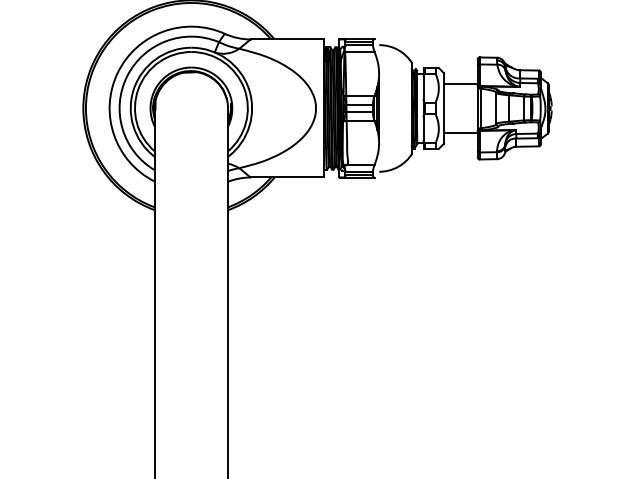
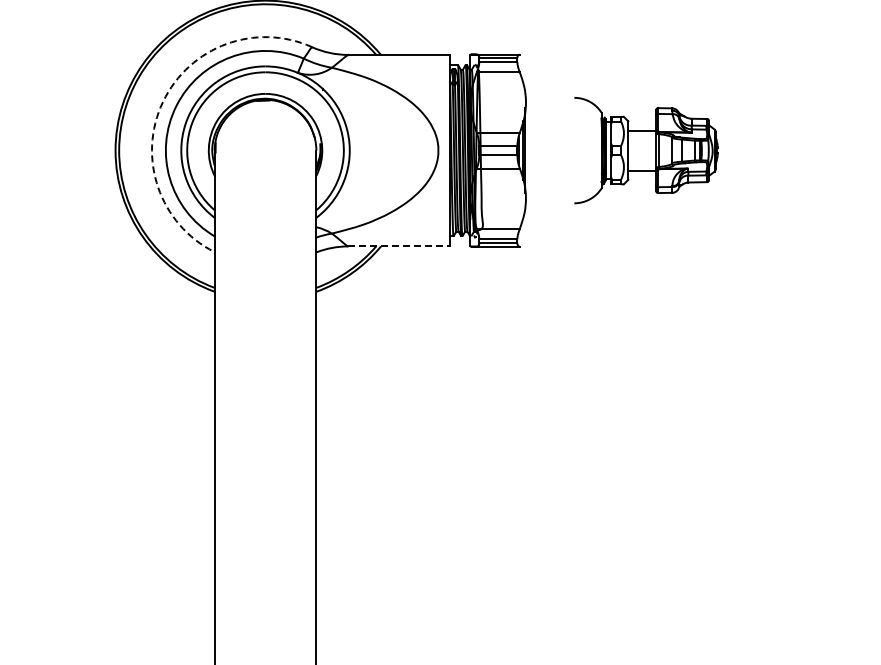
arc: (117, 73) -> (163, 101), solid -> dashed
part: (465, 108) -> (646, 150), size x0.6
line: (287, 177) -> (399, 246), solid -> dashed

